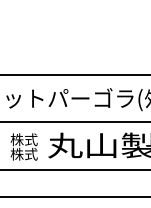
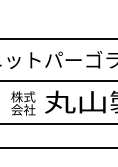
text: (23, 153) -> (22, 109), 株式 -> 会社

